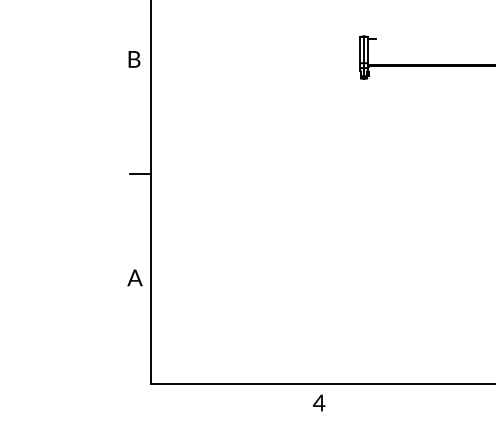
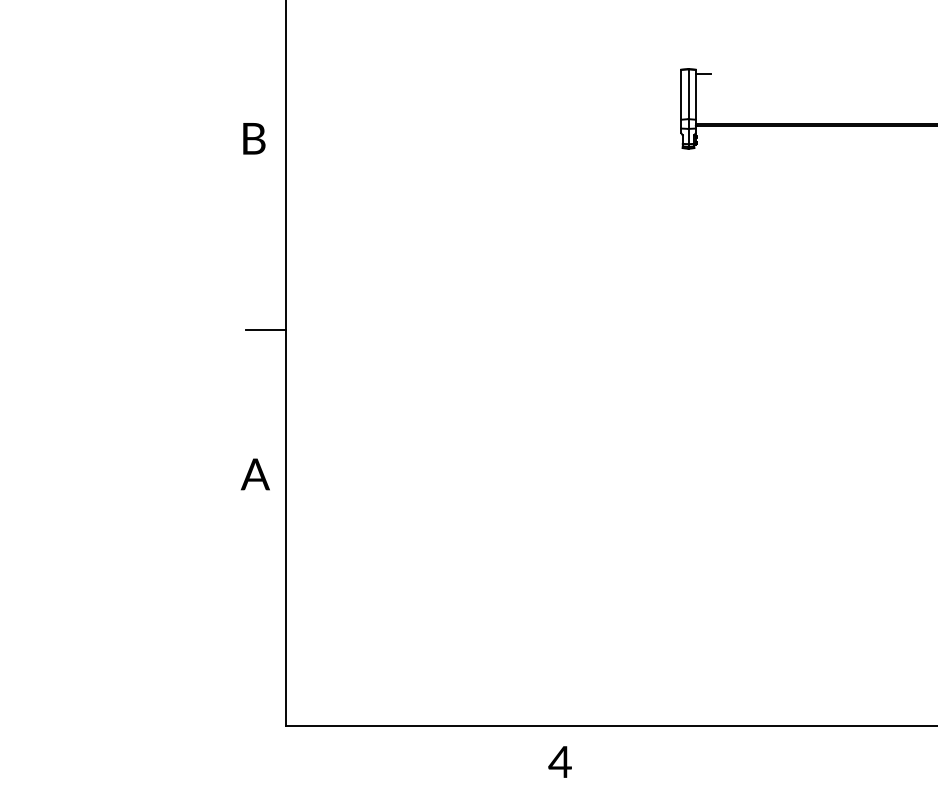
text: (134, 59) -> (254, 138), moved
text: (134, 277) -> (254, 473), moved
text: (319, 402) -> (560, 761), moved

